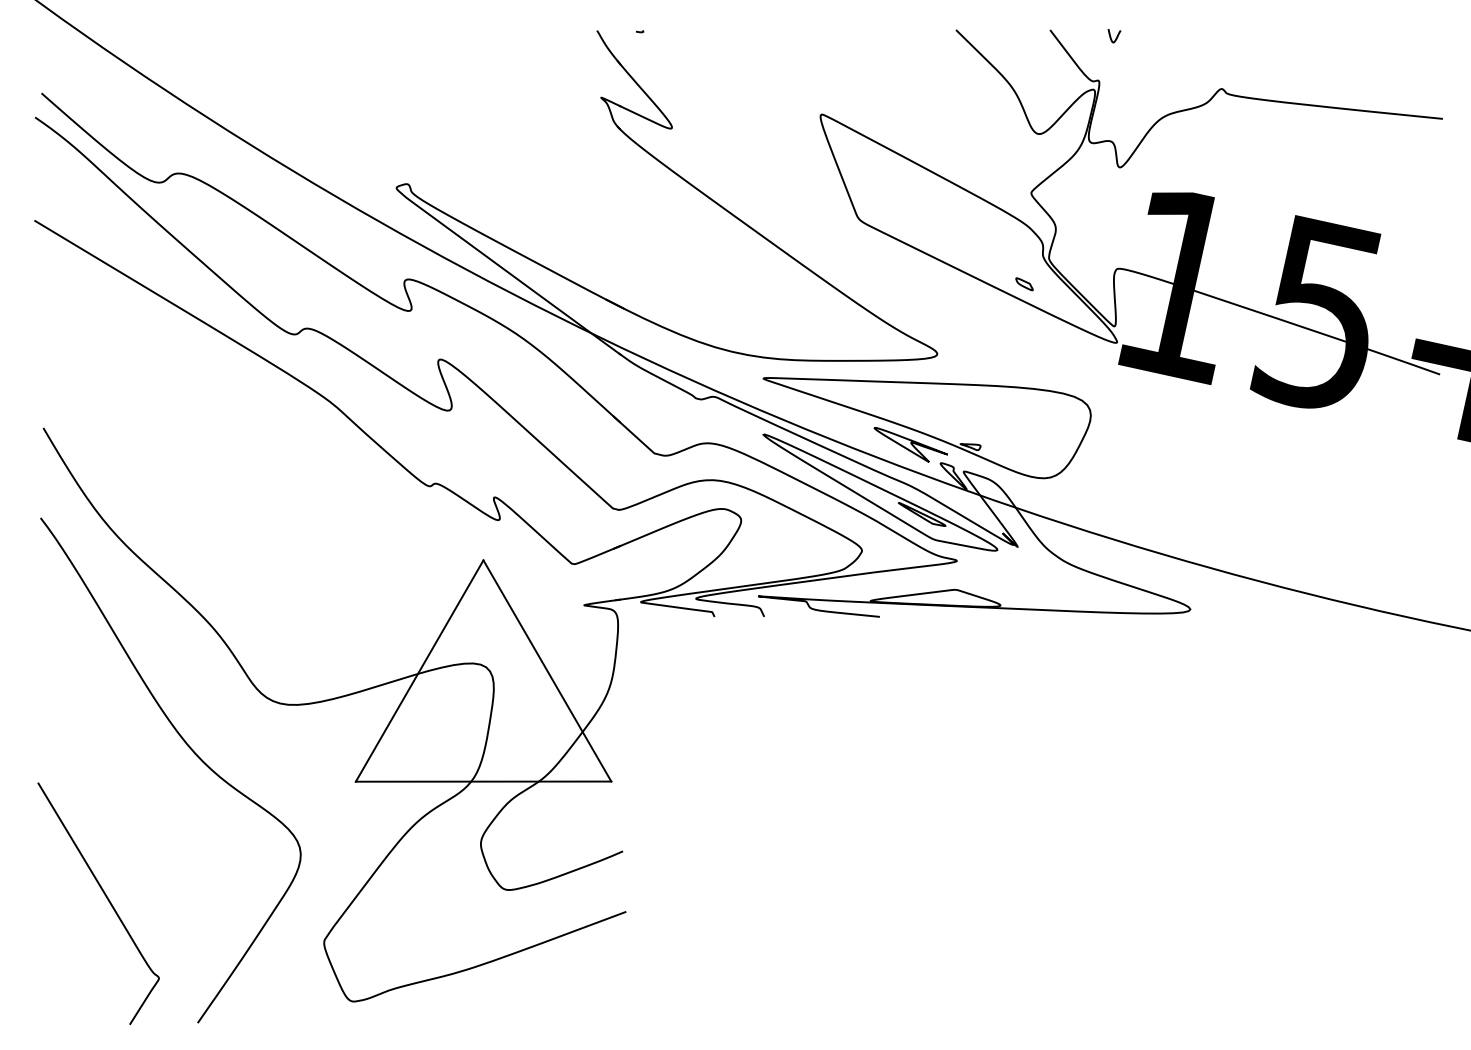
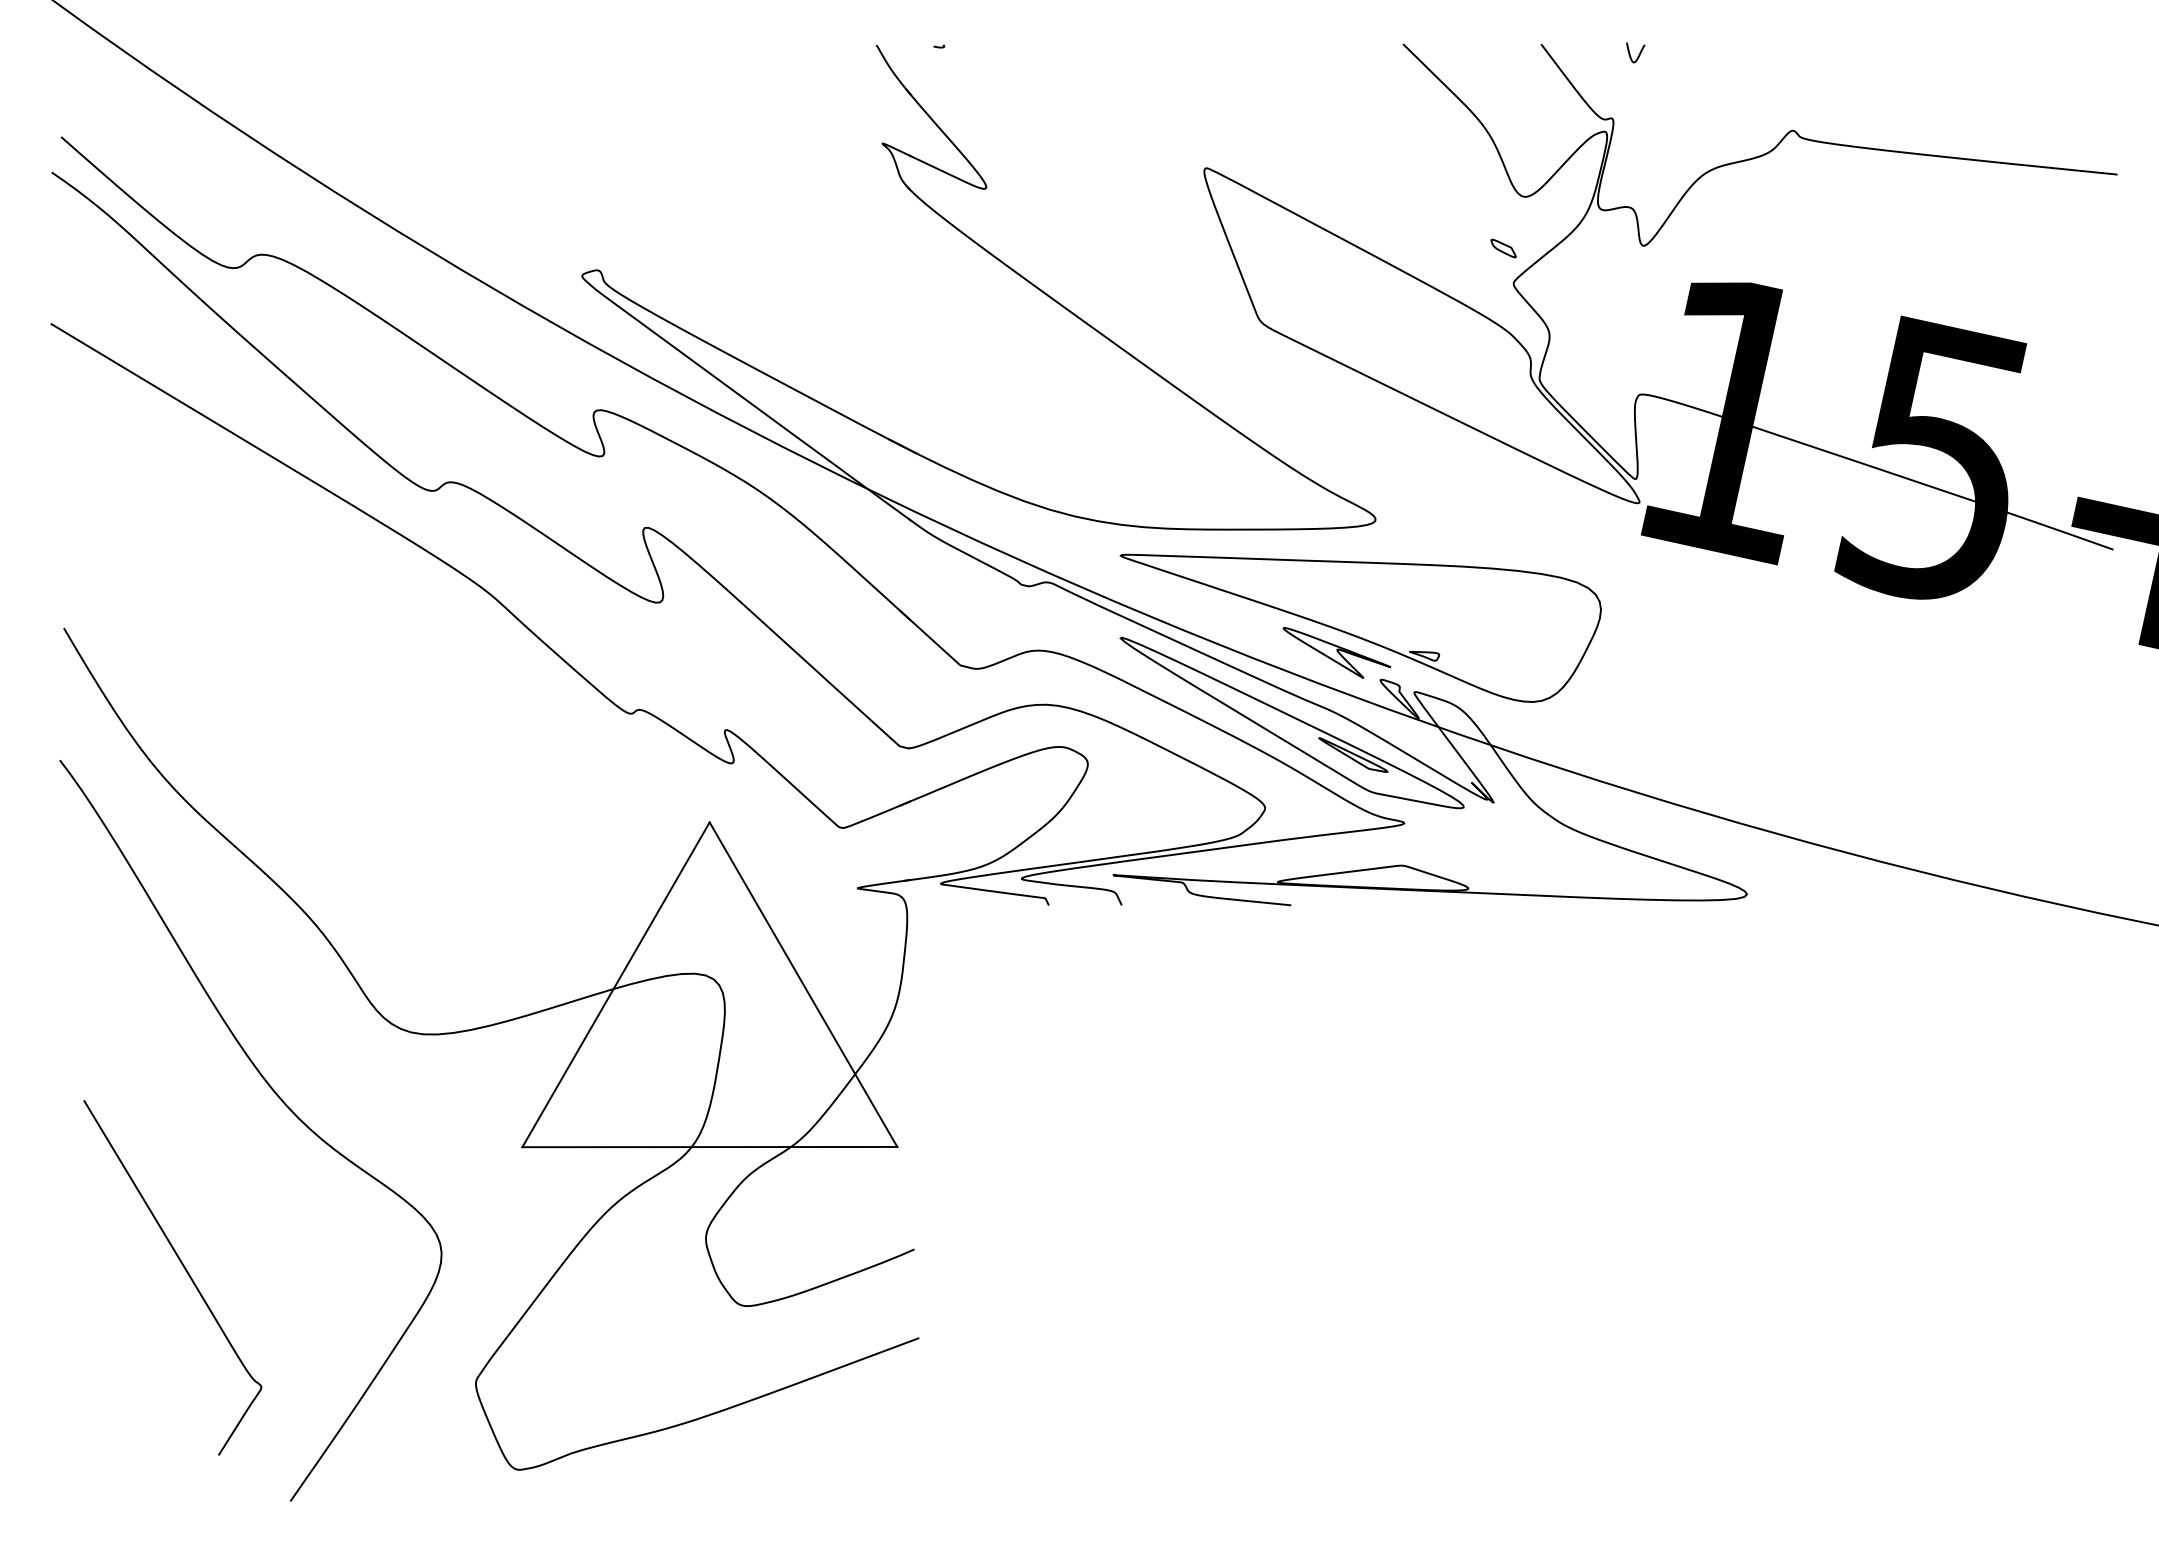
part: (1024, 284) -> (1503, 248), moved
curve: (106, 898) -> (184, 1270), moved

